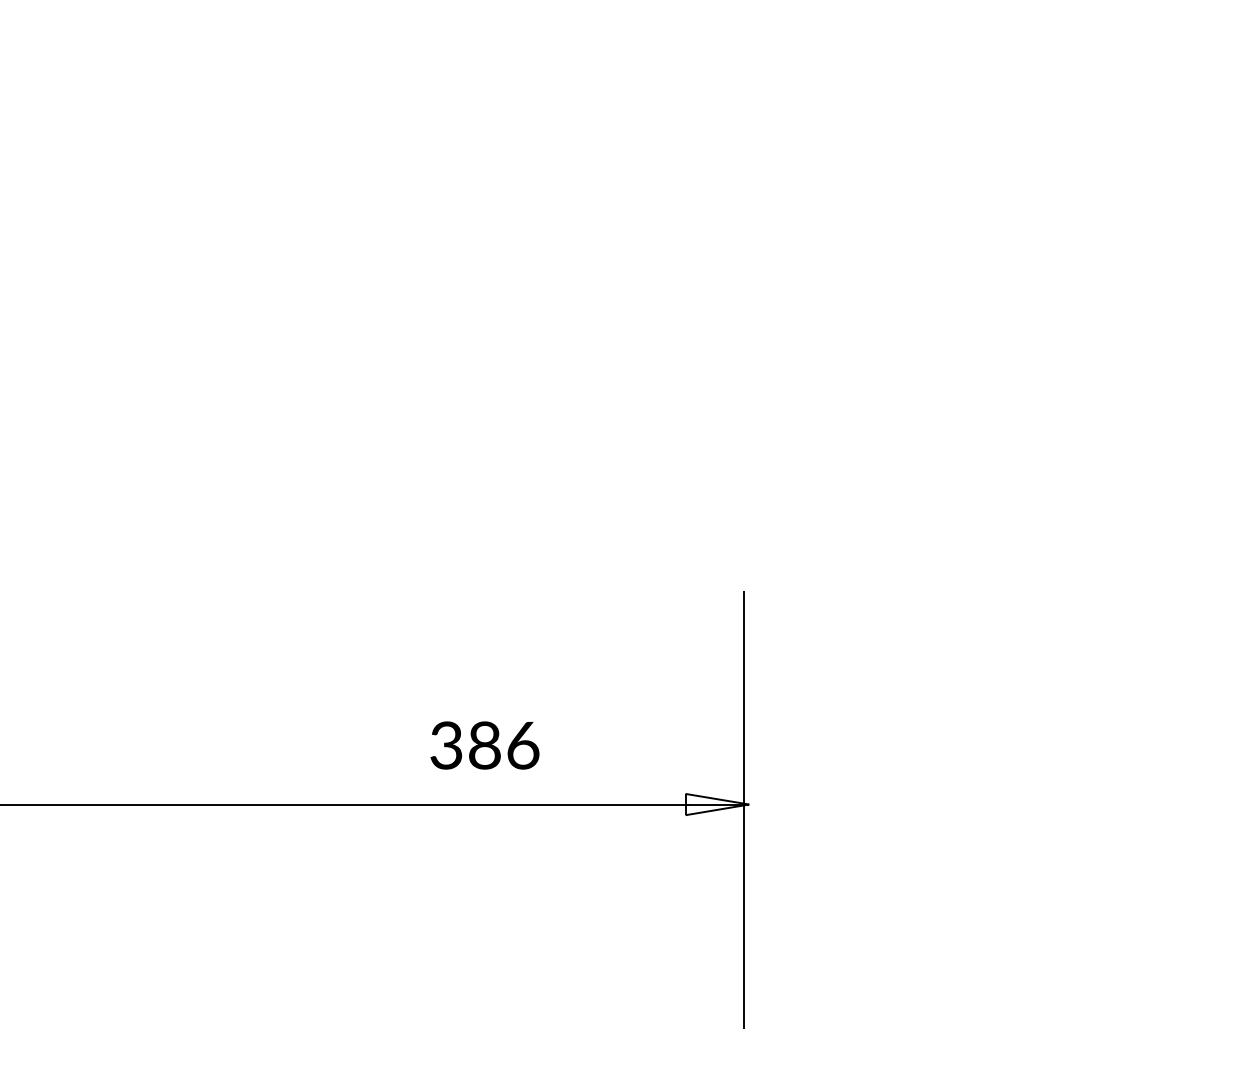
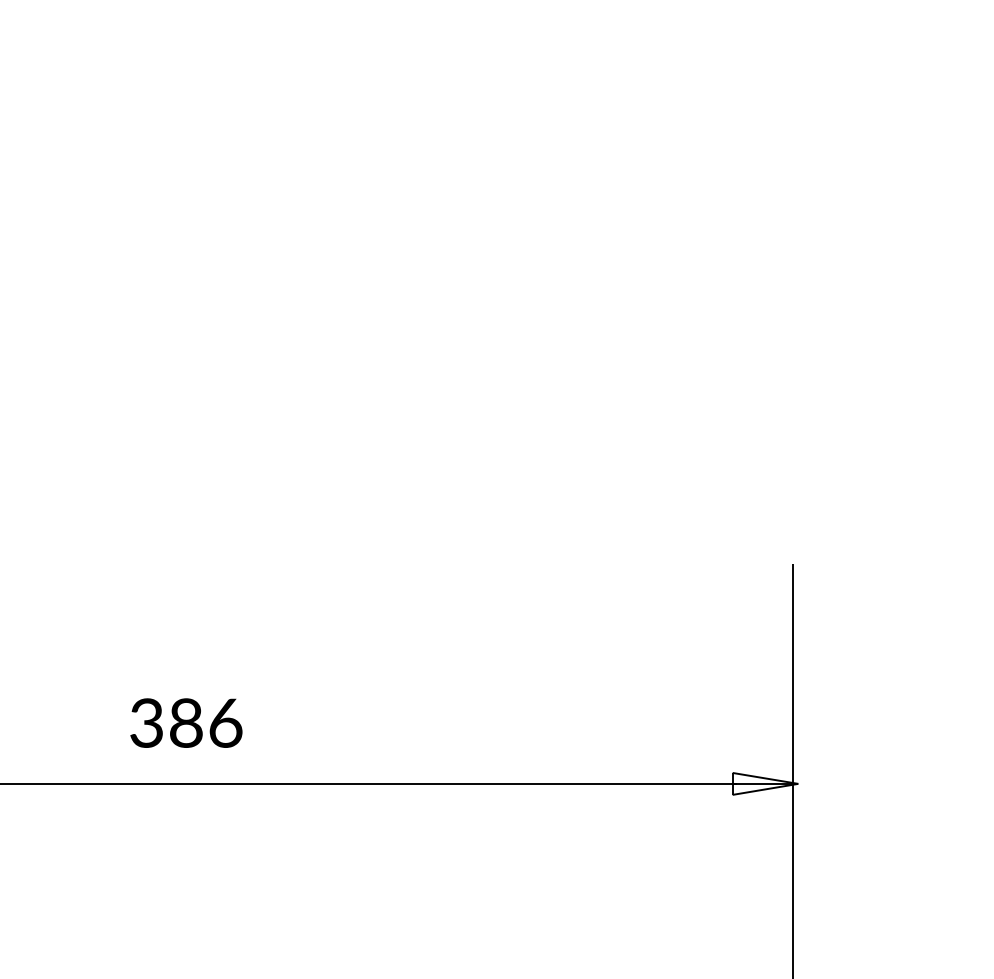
text: (484, 745) -> (185, 723), moved

